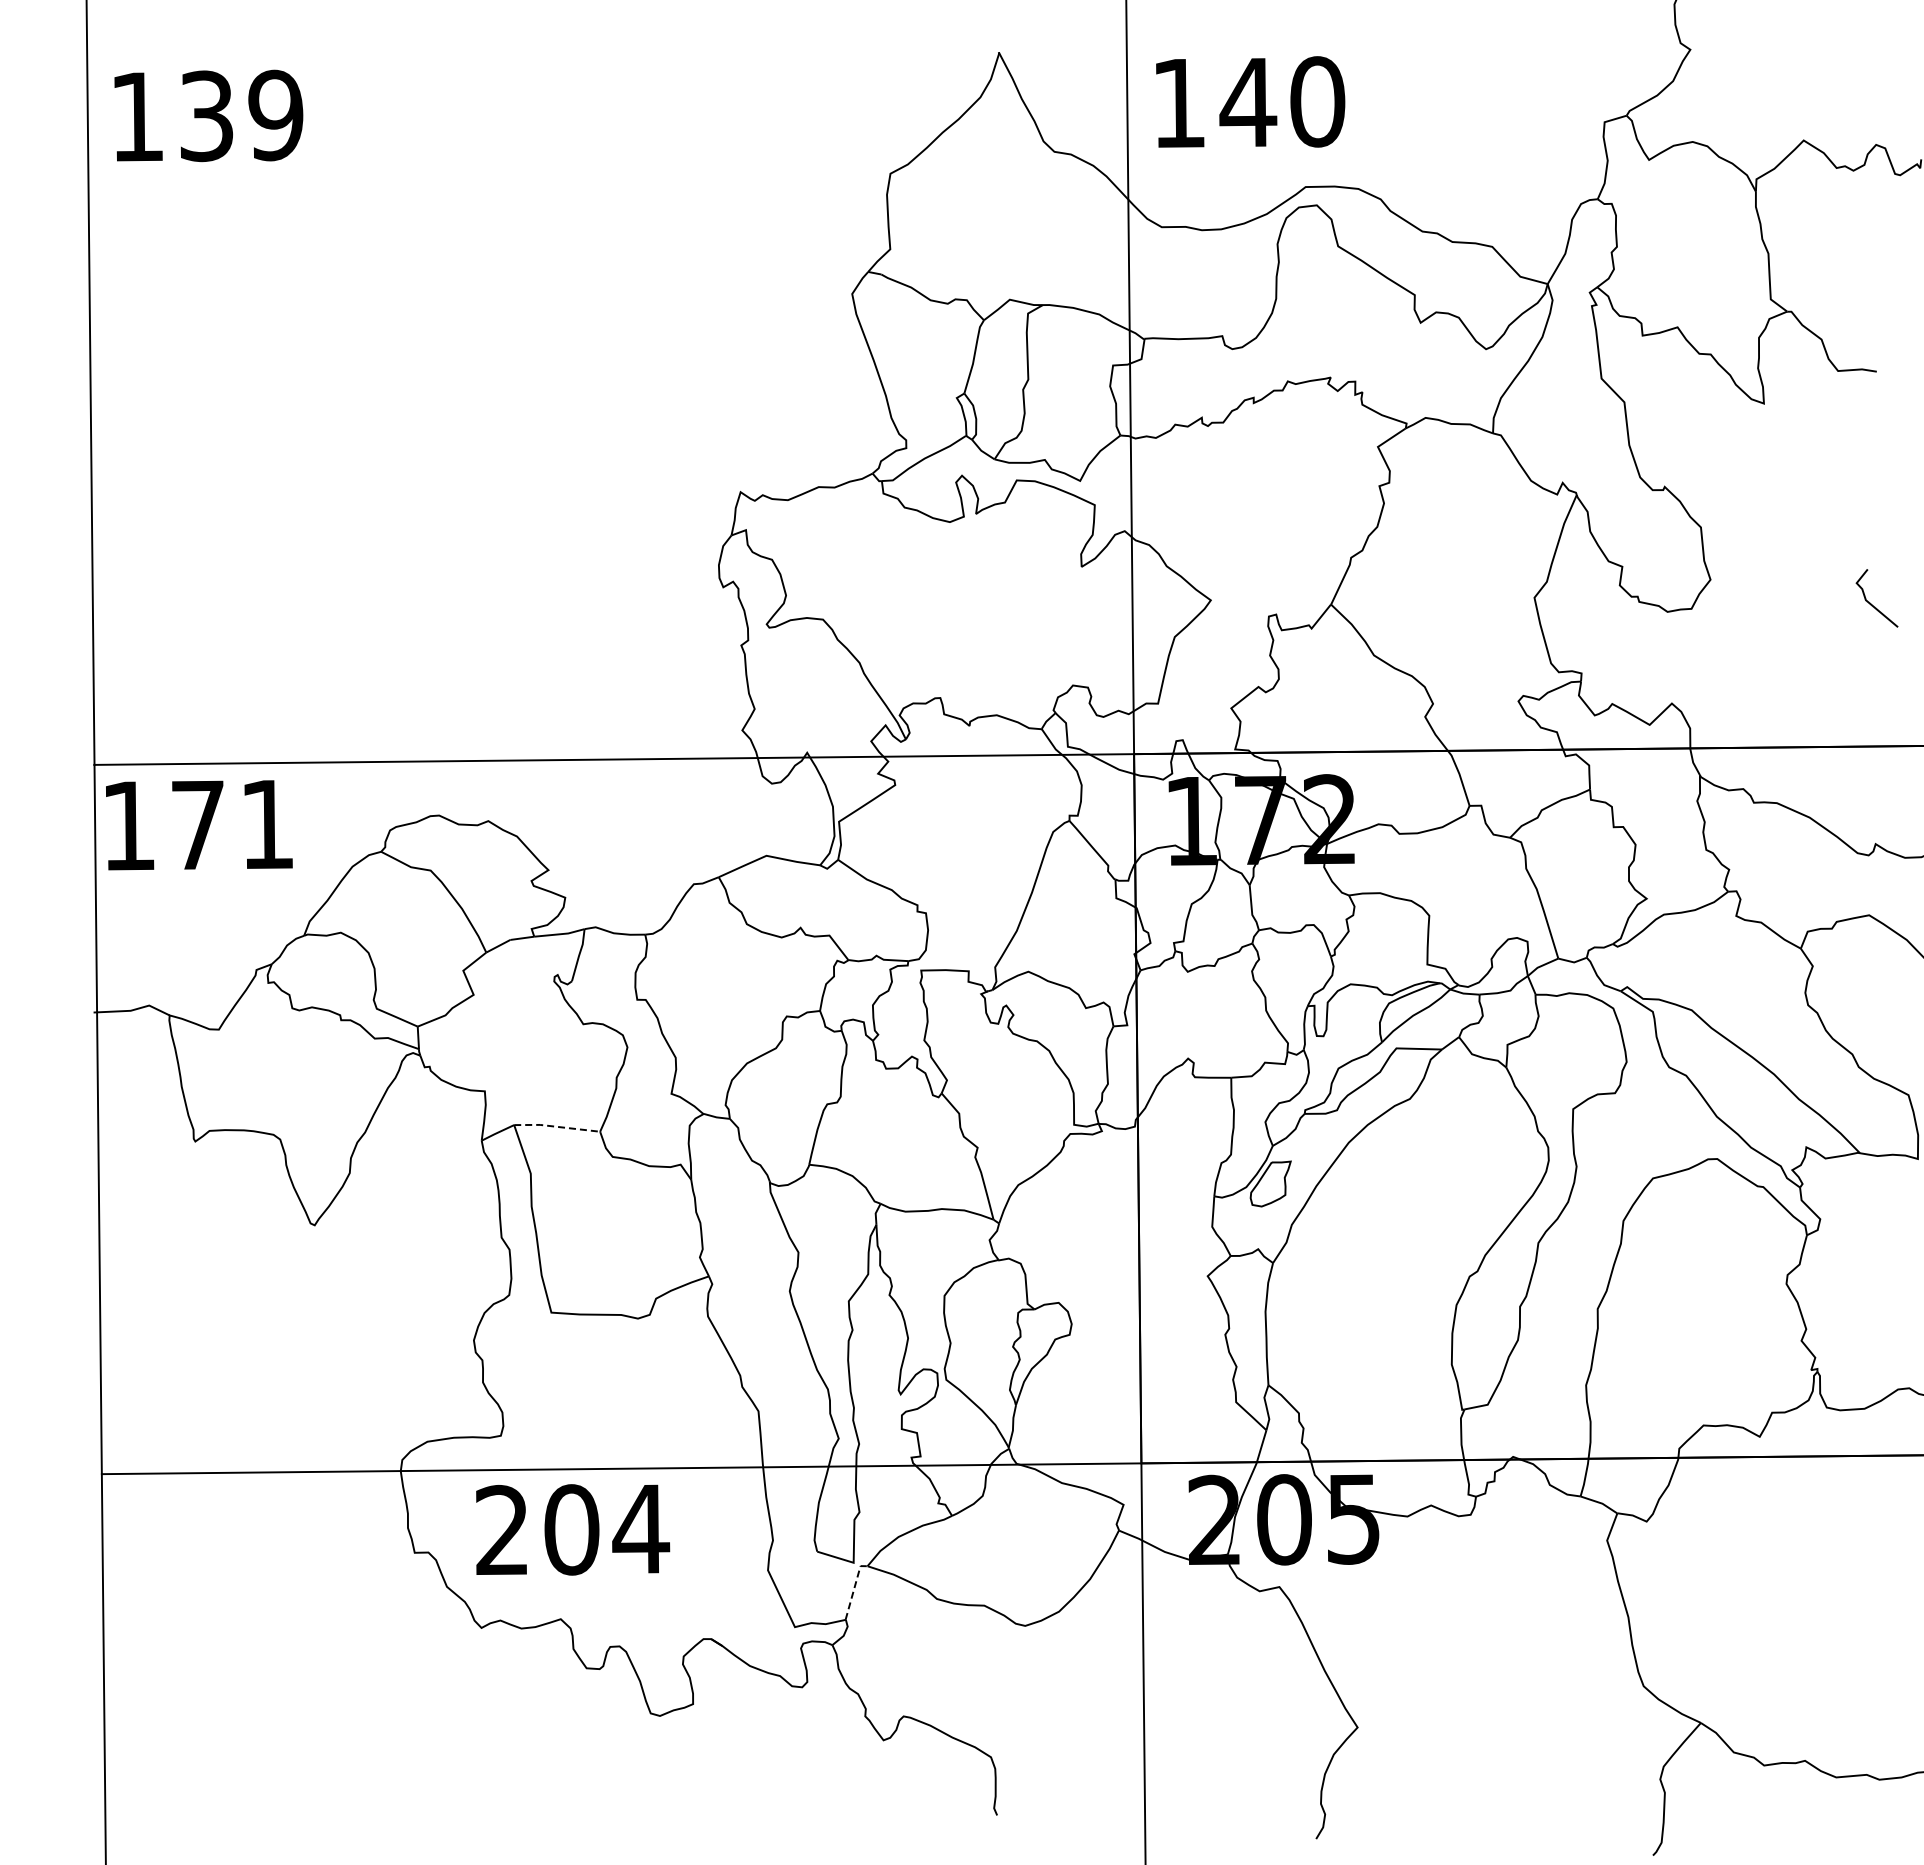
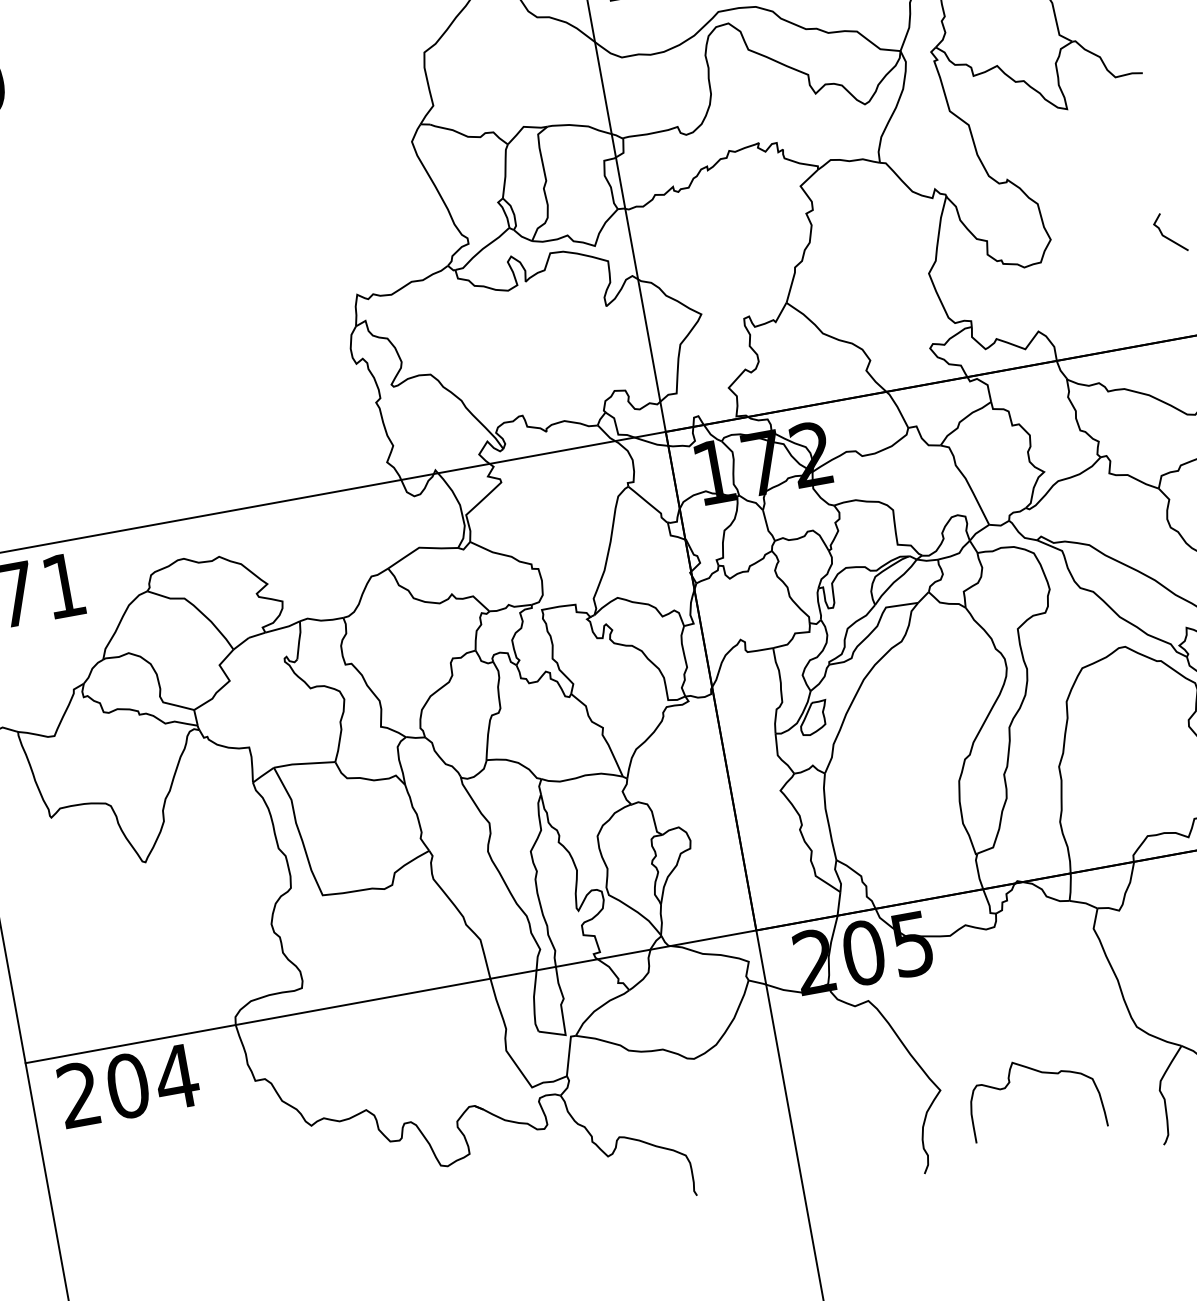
line: (556, 1126) -> (303, 763), dashed -> solid
text: (573, 1529) -> (129, 1085), moved
line: (853, 1589) -> (568, 1053), dashed -> solid
curve: (1501, 1727) -> (1041, 1073), added

